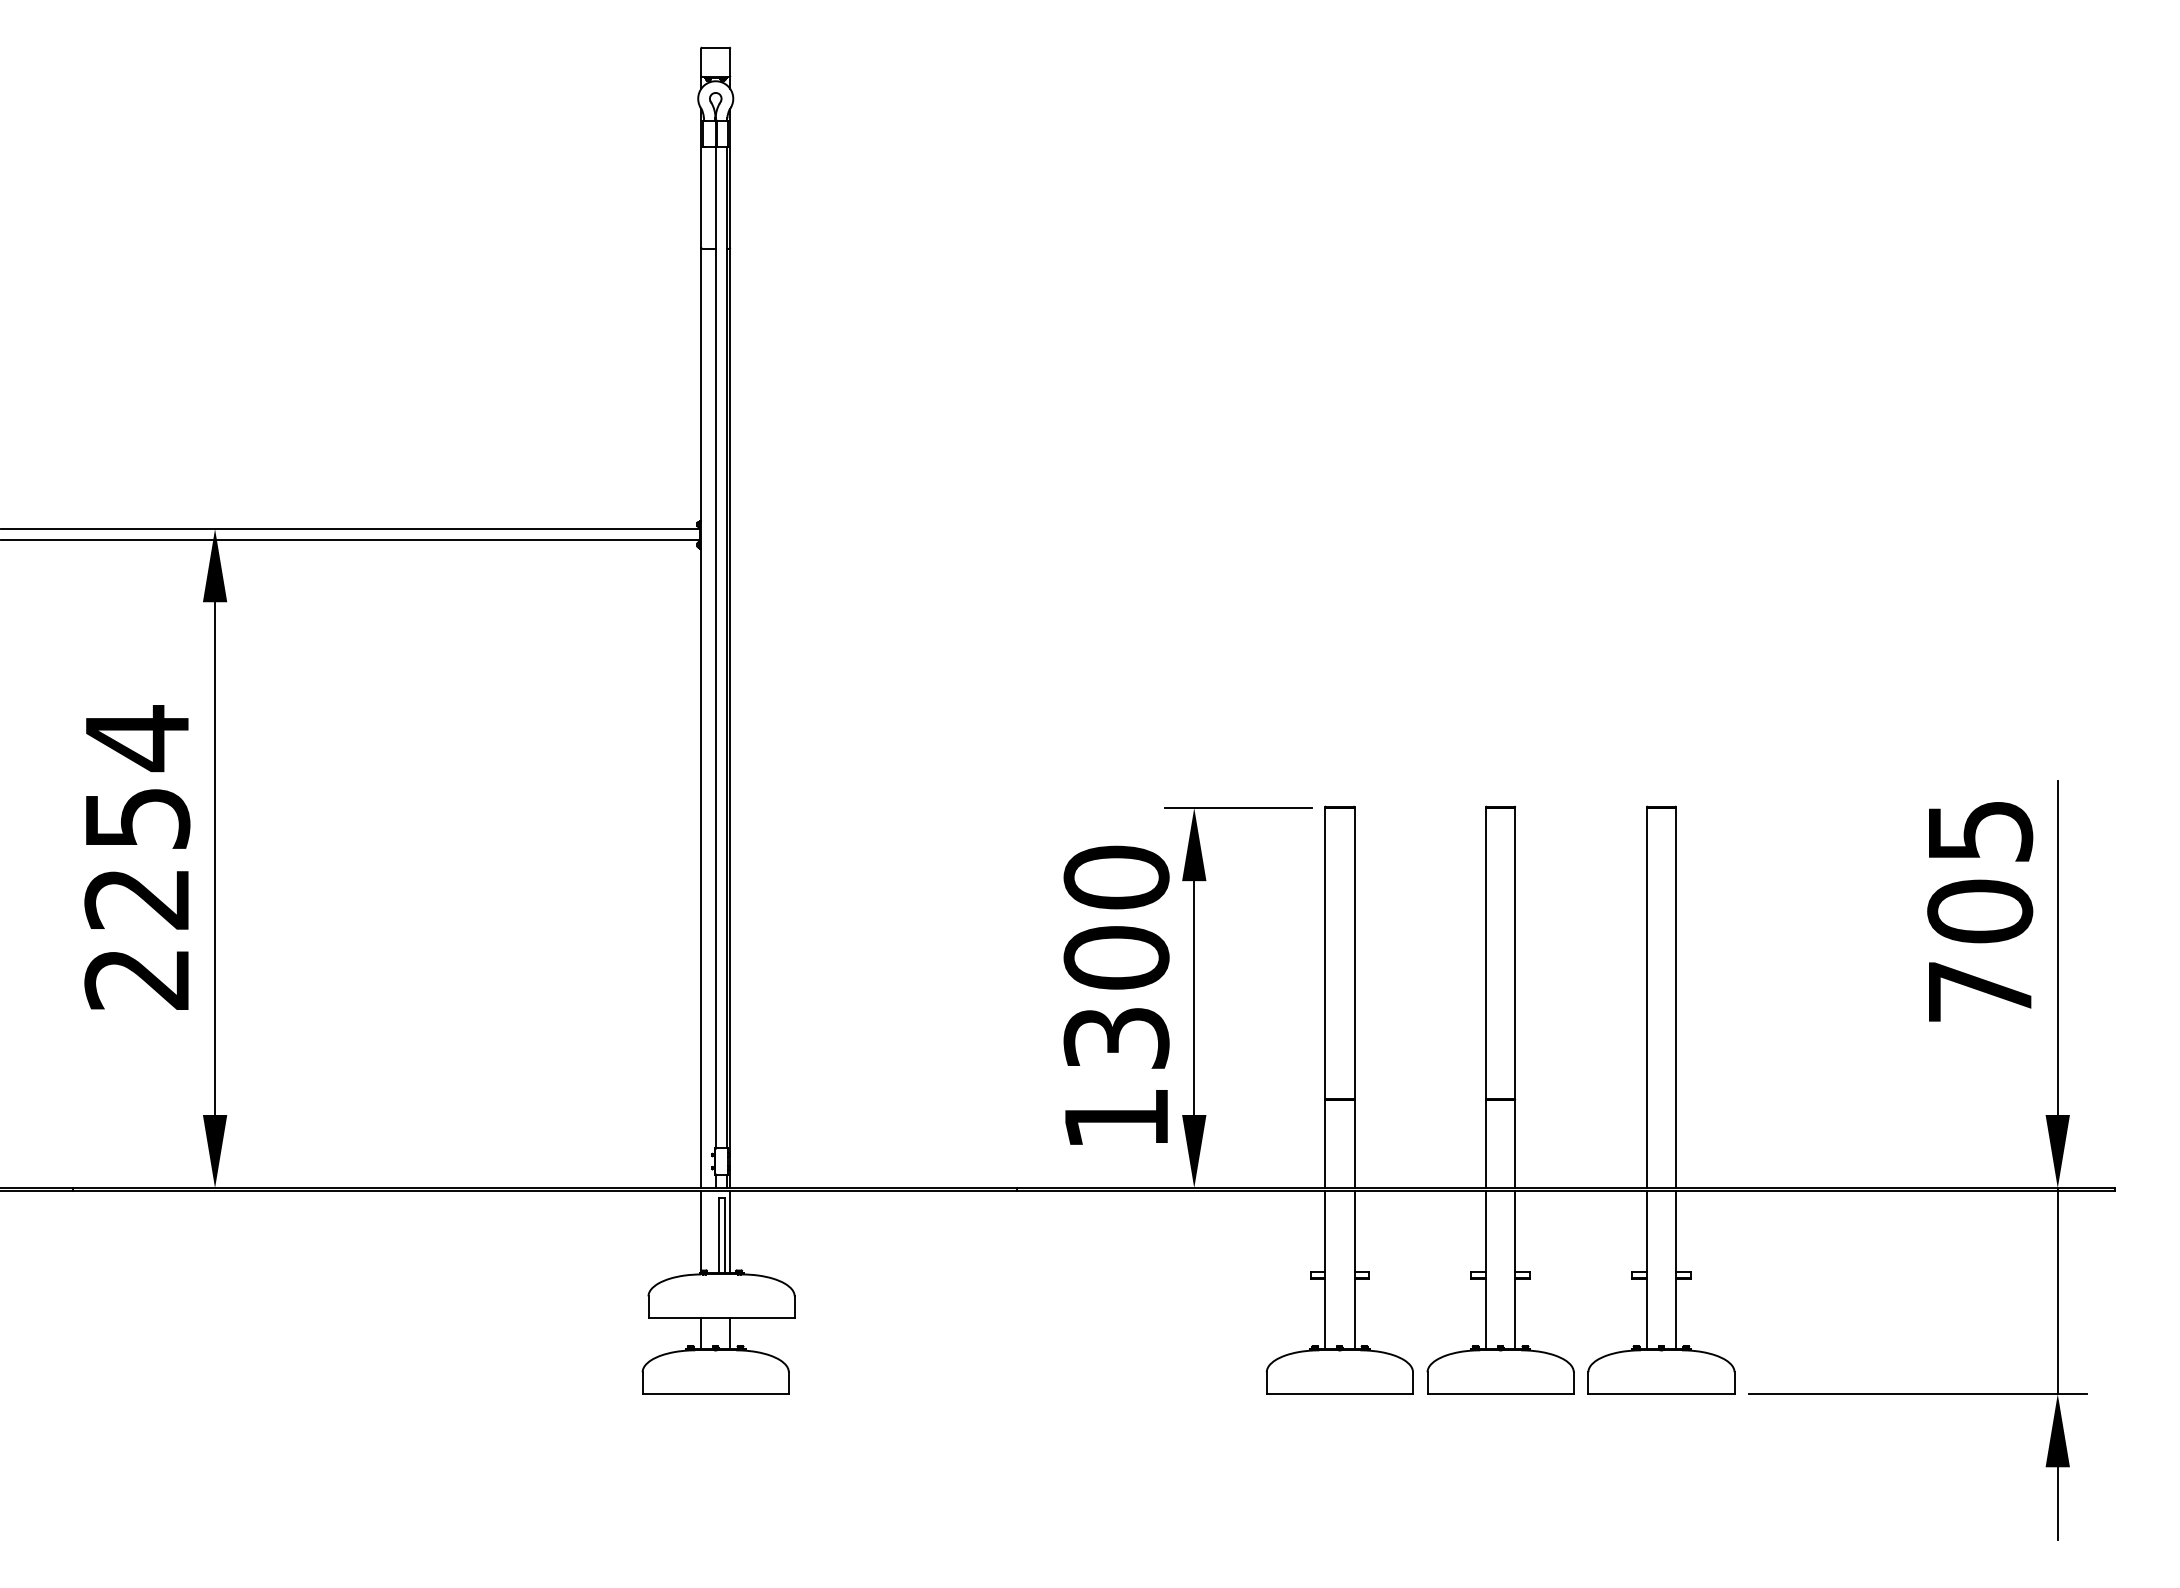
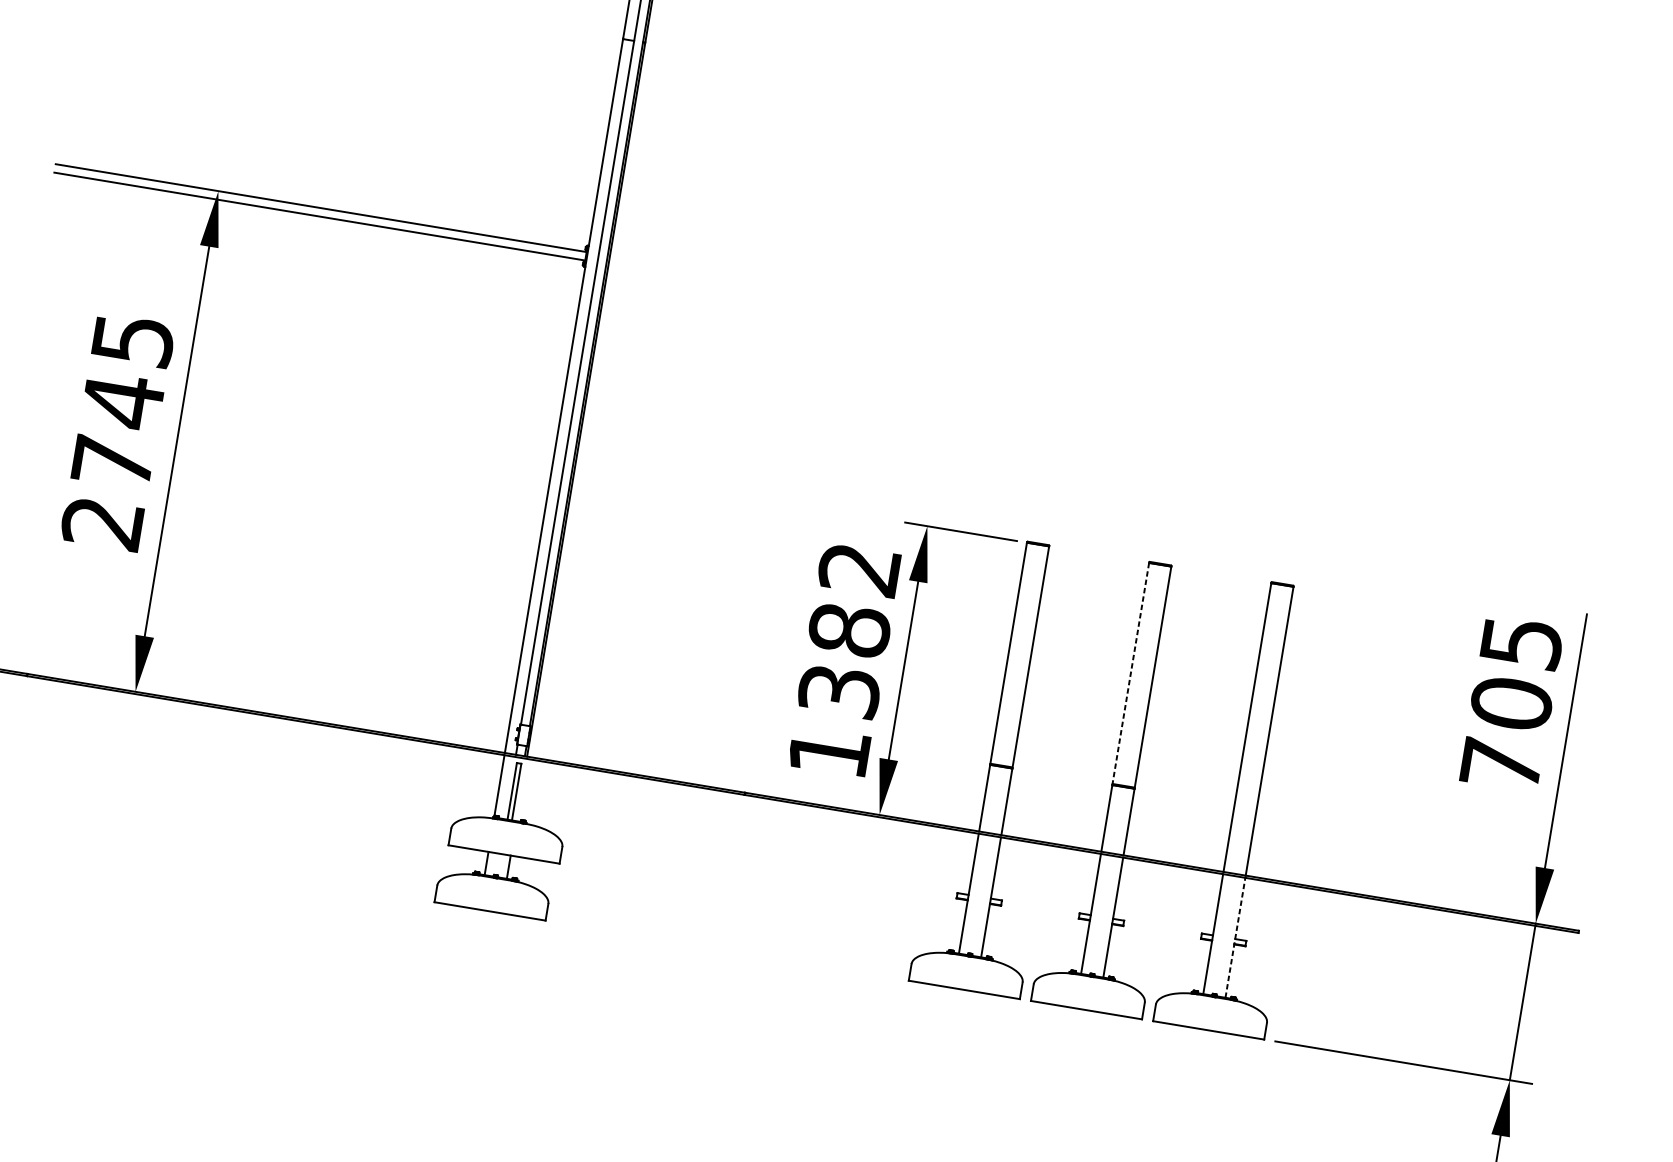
text: (137, 817) -> (123, 400), 2254 -> 2745
text: (1116, 917) -> (854, 599), 1300 -> 1382
line: (1486, 953) -> (1131, 673), solid -> dashed
line: (730, 1232) -> (521, 790), removed
line: (1676, 1269) -> (1235, 937), solid -> dashed

